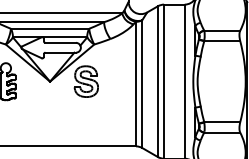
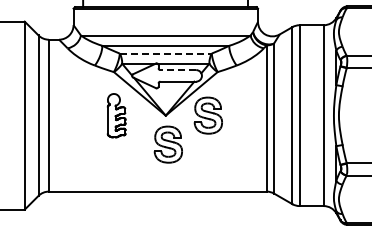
line: (50, 28) -> (166, 53), solid -> dashed
line: (60, 43) -> (178, 70), solid -> dashed
part: (51, 106) -> (167, 144), added

